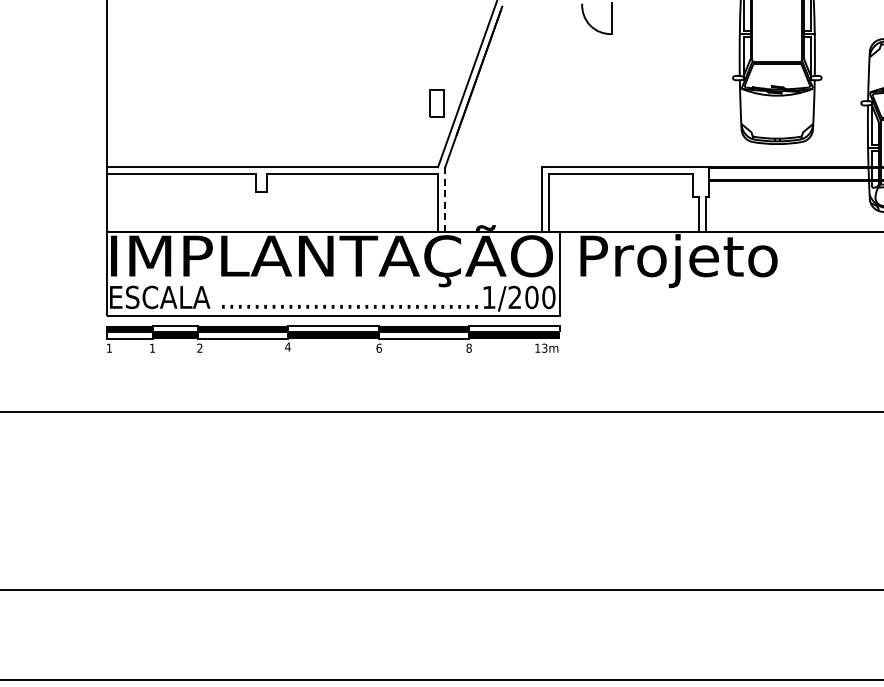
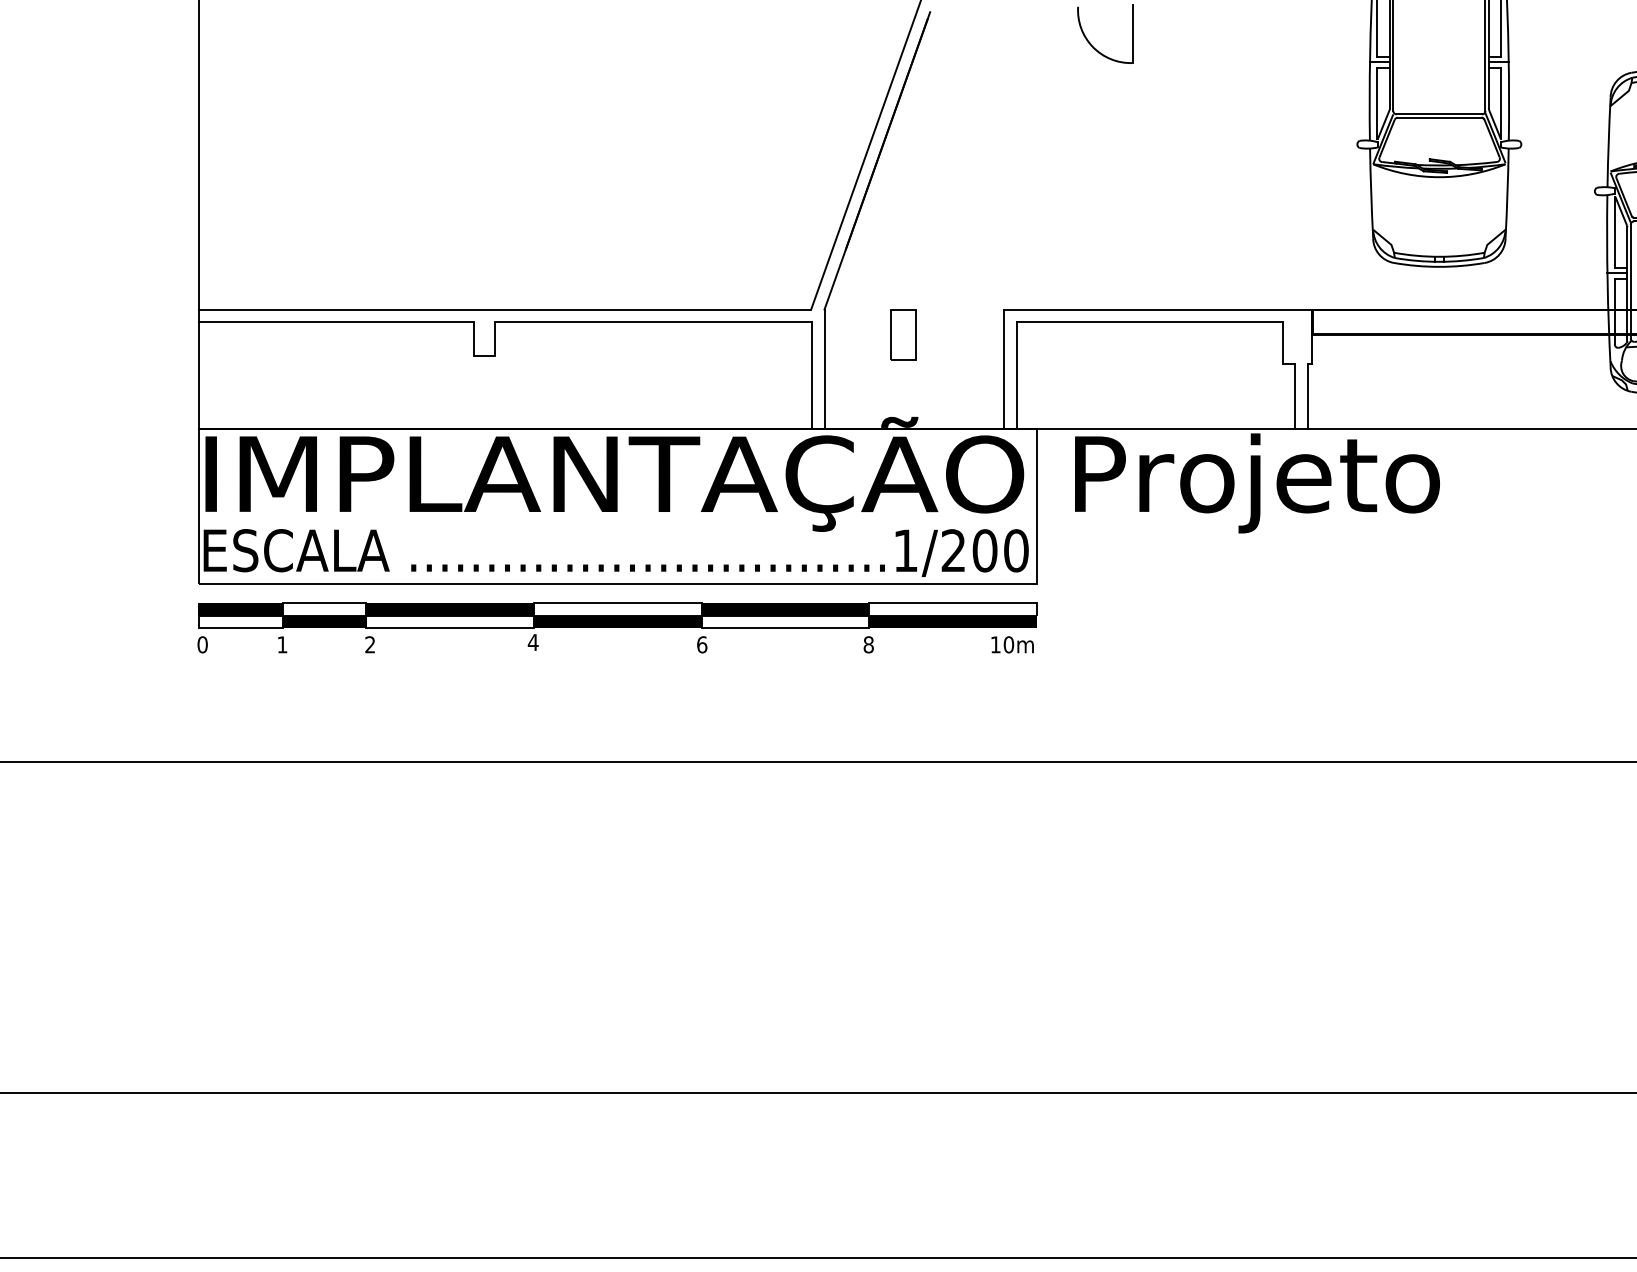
part: (436, 103) -> (902, 334), moved
line: (445, 199) -> (824, 369), dashed -> solid
text: (109, 347) -> (202, 643), 1 -> 0
text: (544, 347) -> (1008, 643), 13m -> 10m

